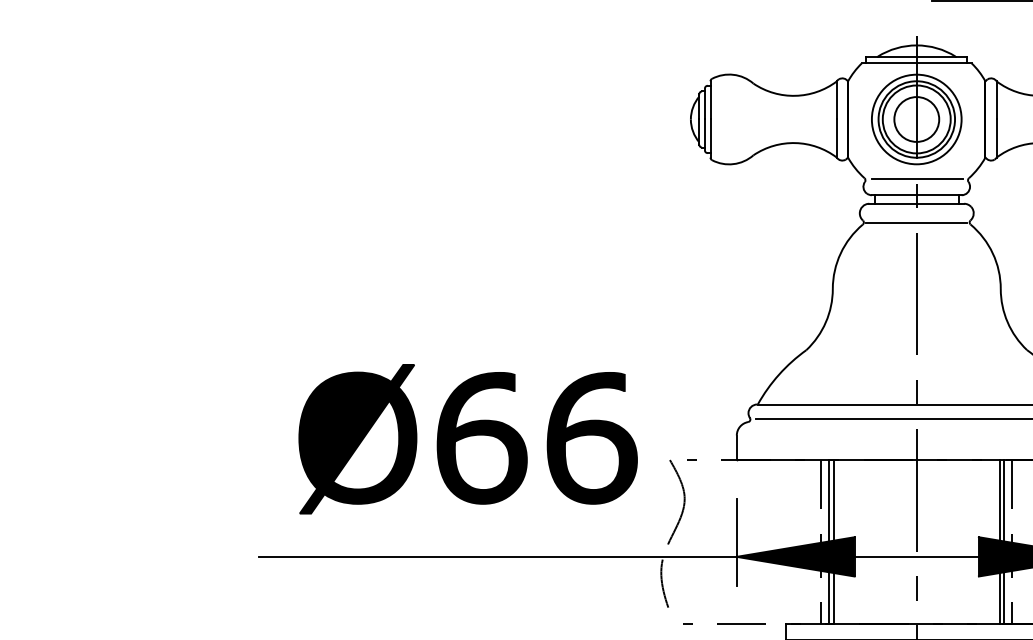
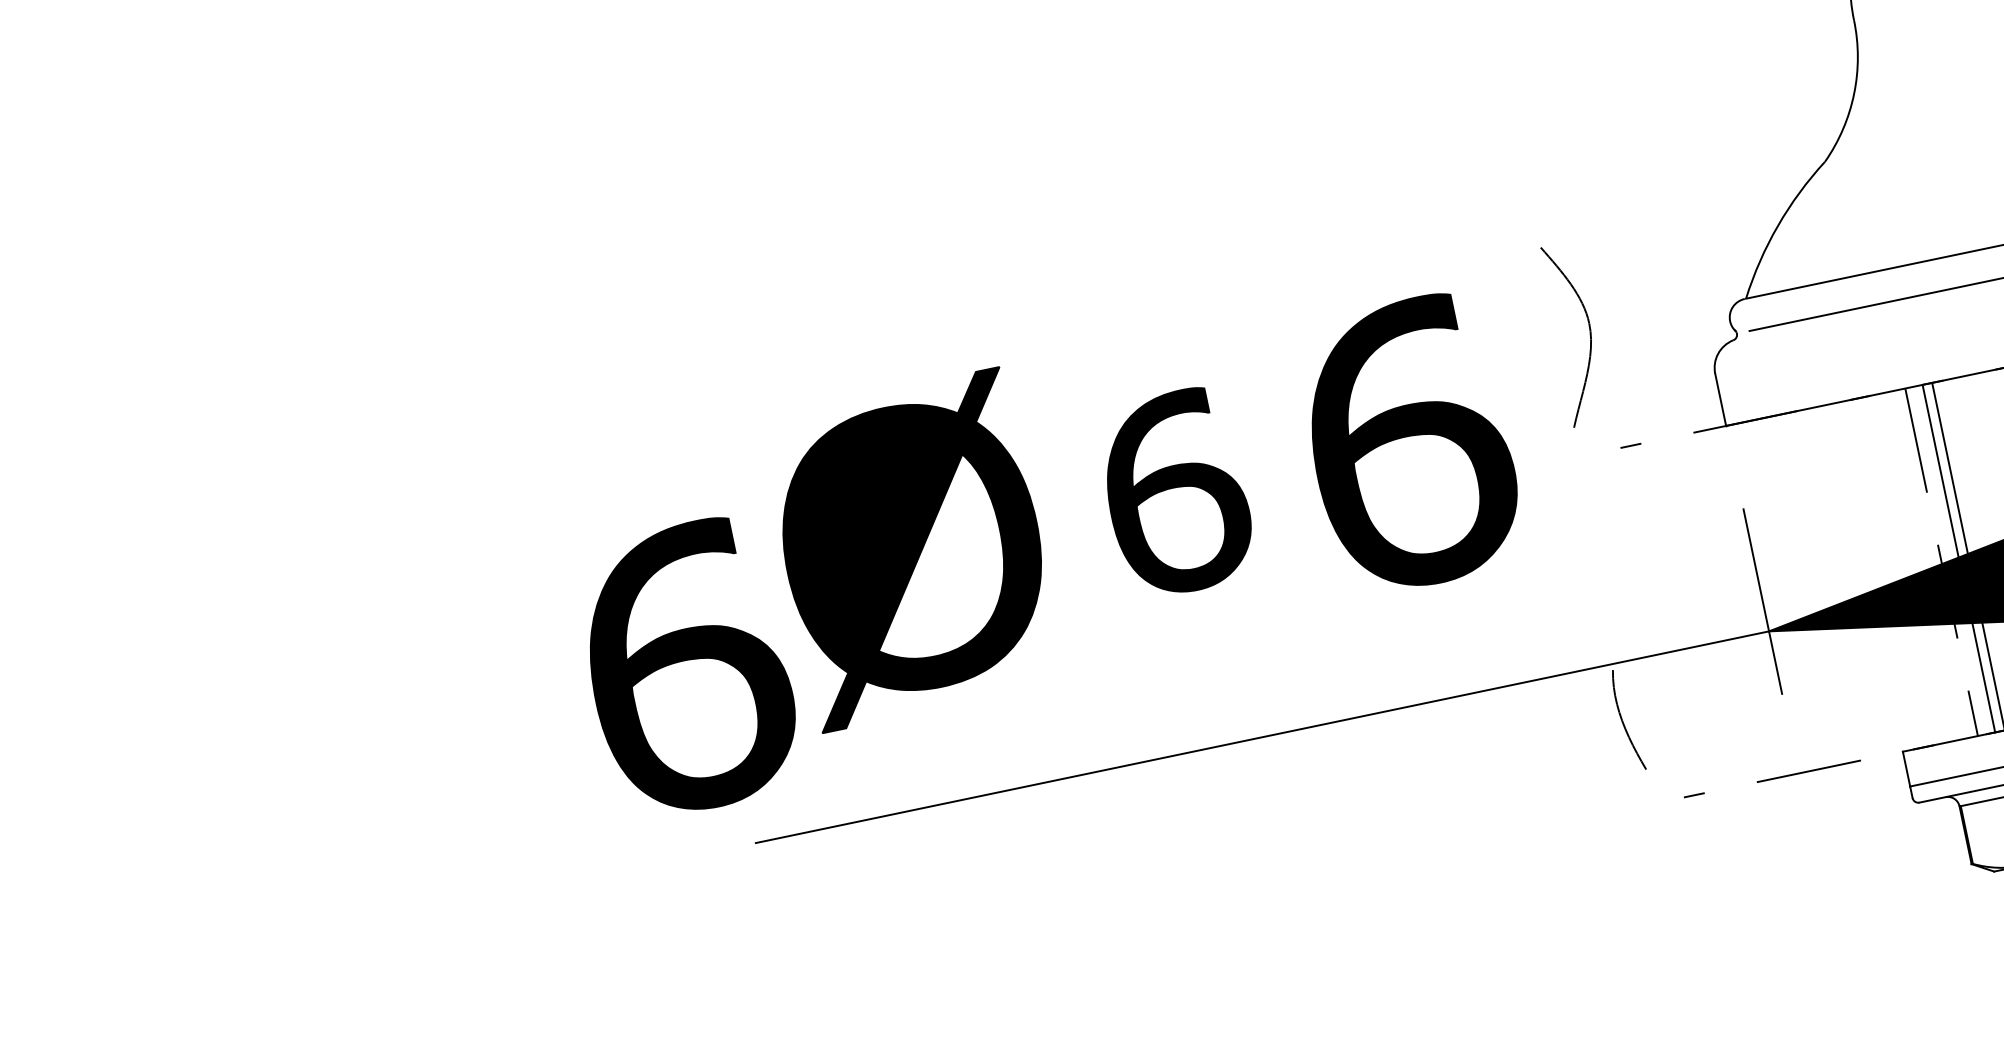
part: (481, 438) -> (1174, 493), size x0.7
part: (244, 471) -> (686, 668), added
part: (683, 501) -> (1587, 329), moved

